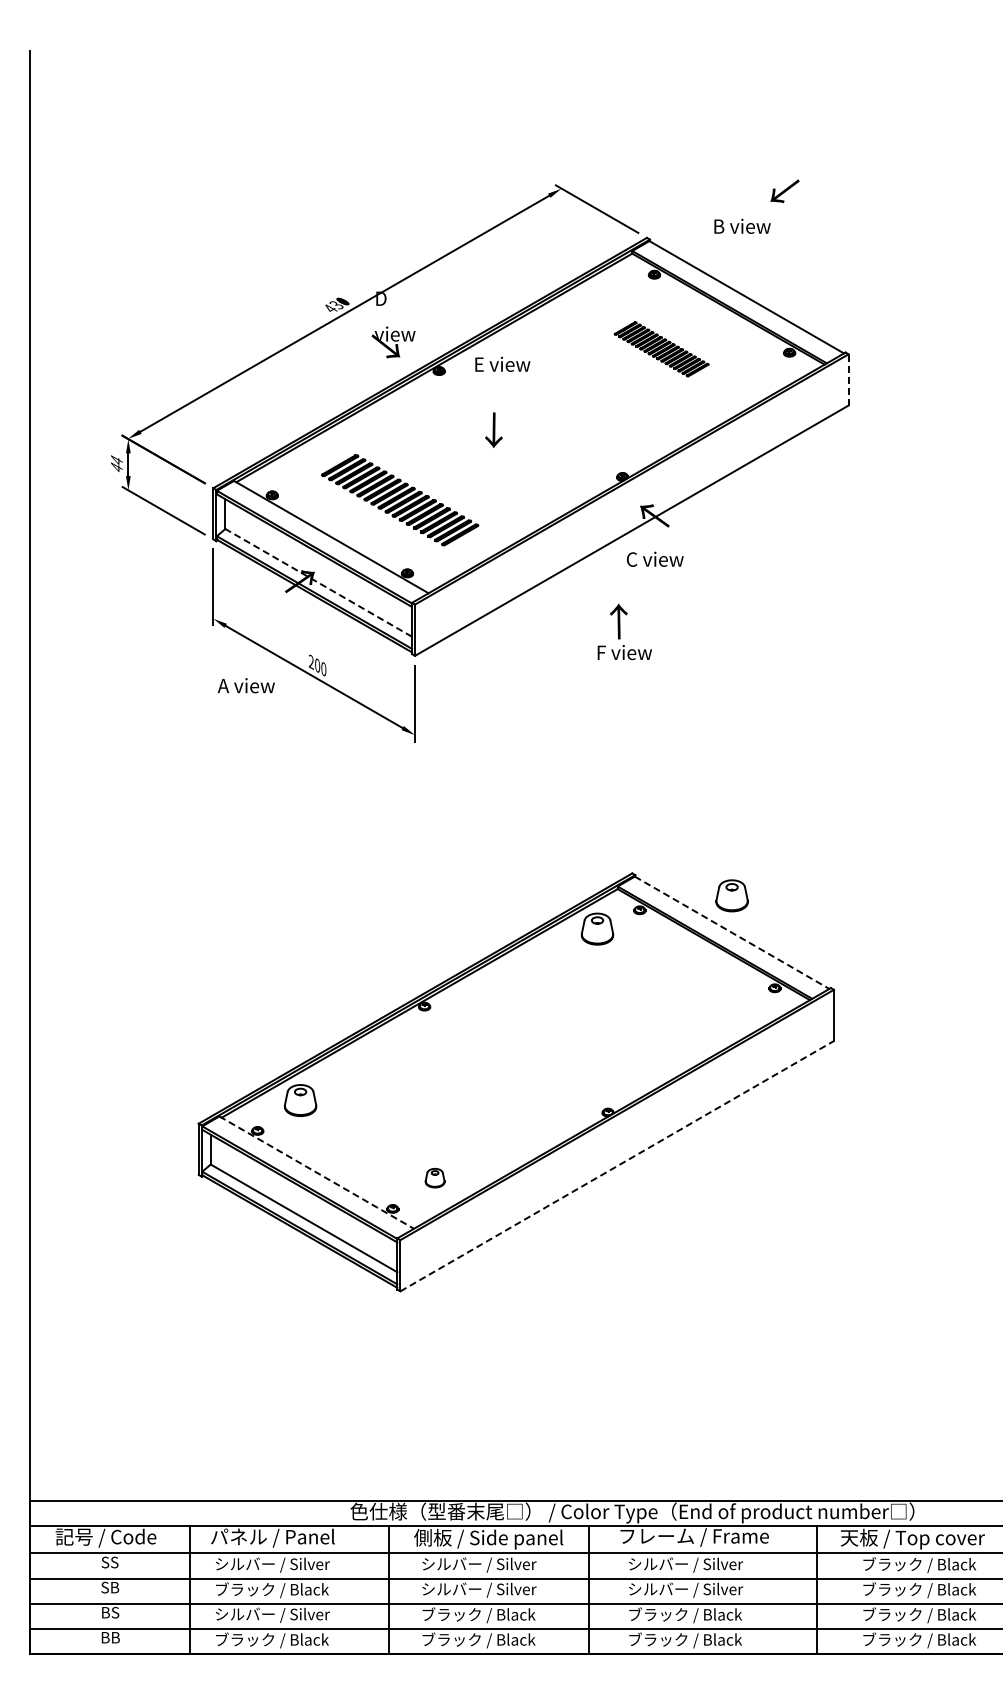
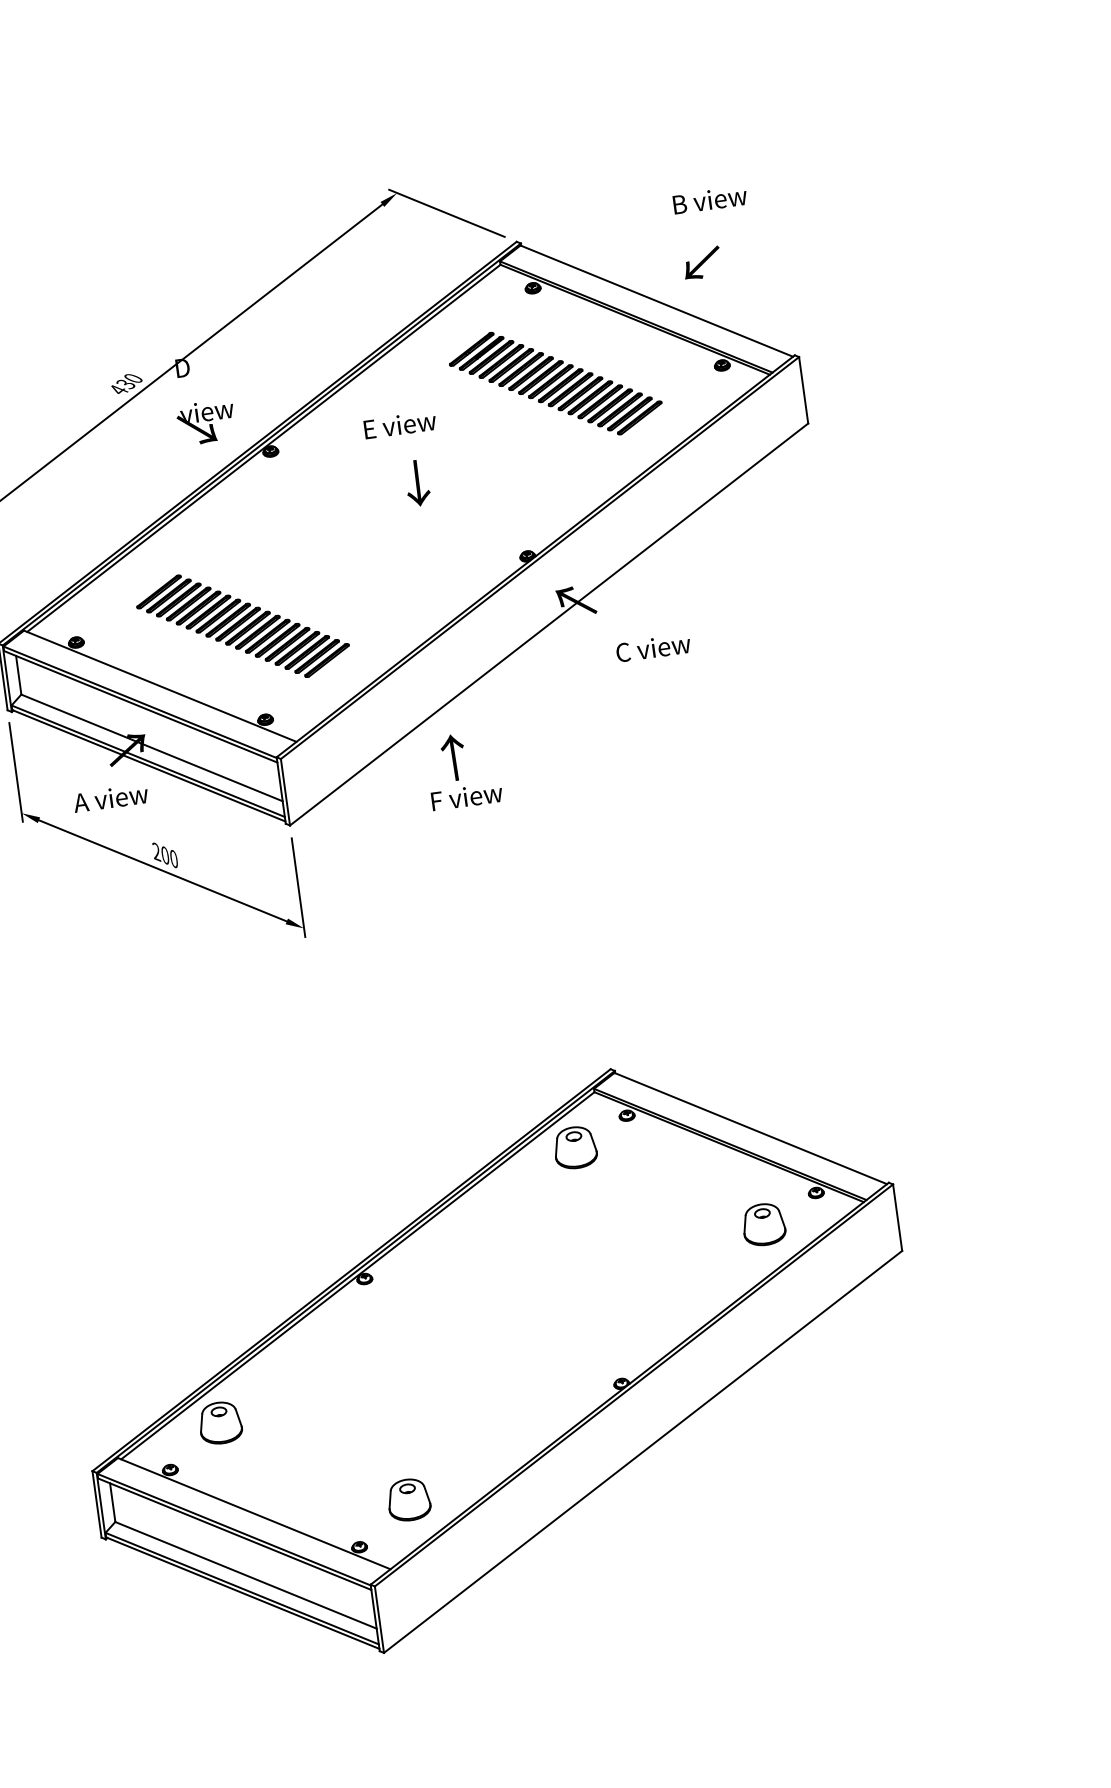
text: (784, 191) -> (701, 263), moved
text: (742, 225) -> (709, 198), moved
part: (661, 349) -> (555, 384), size x1.67
text: (502, 363) -> (399, 423), moved
line: (848, 379) -> (803, 389), dashed -> solid
text: (493, 429) -> (416, 482), moved
text: (655, 558) -> (653, 646), moved
line: (318, 582) -> (151, 747), dashed -> solid
text: (624, 631) -> (462, 769), moved
text: (245, 685) -> (109, 798), moved
part: (731, 895) -> (763, 1224), moved
line: (732, 933) -> (751, 1129), dashed -> solid
line: (617, 1165) -> (643, 1450), dashed -> solid
line: (317, 1172) -> (255, 1513), dashed -> solid
part: (434, 1177) -> (408, 1499), size x1.67

